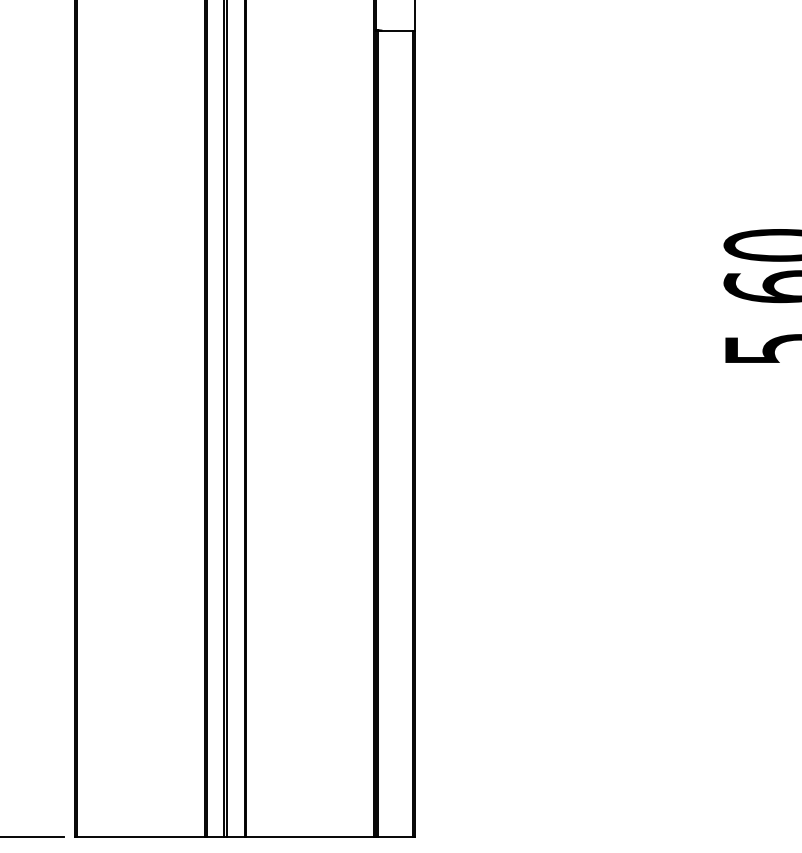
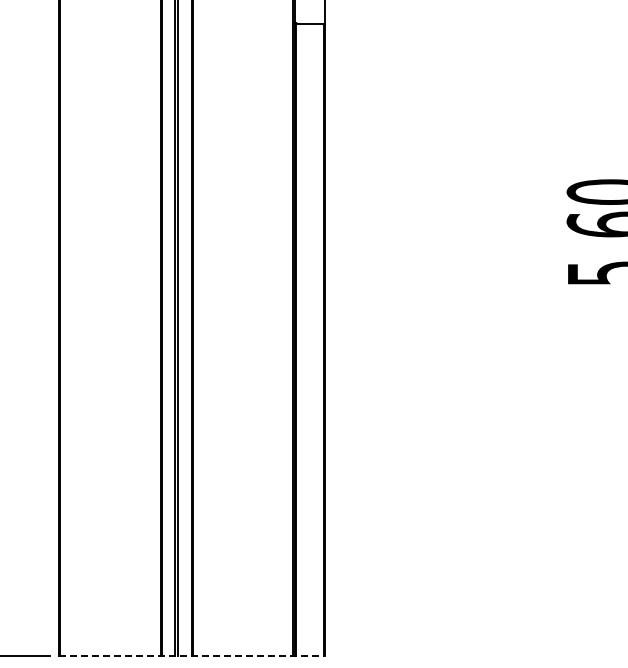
line: (245, 837) -> (192, 655), solid -> dashed

